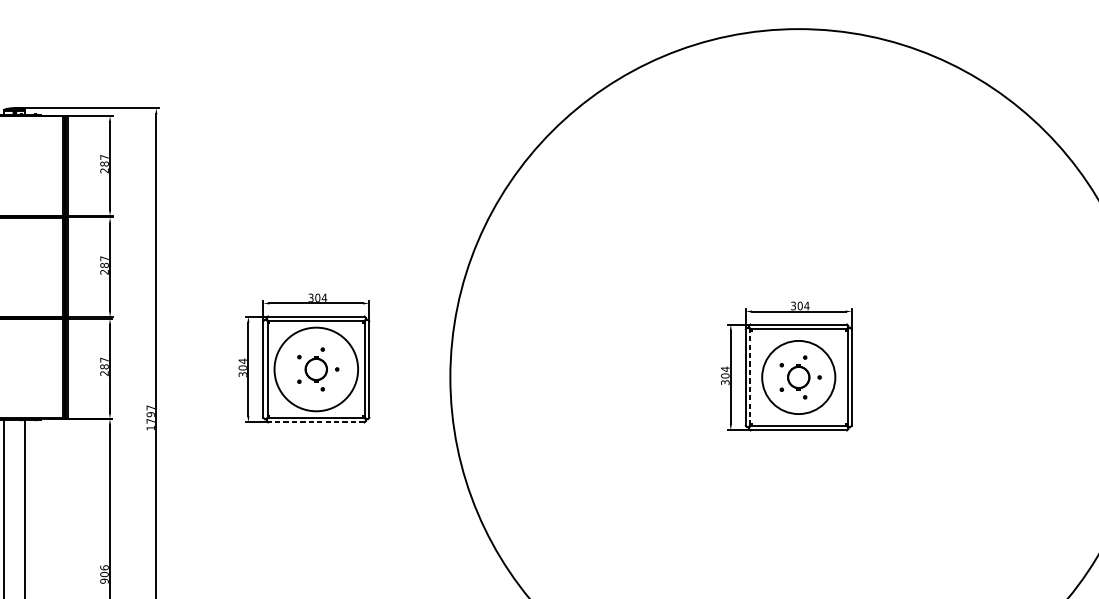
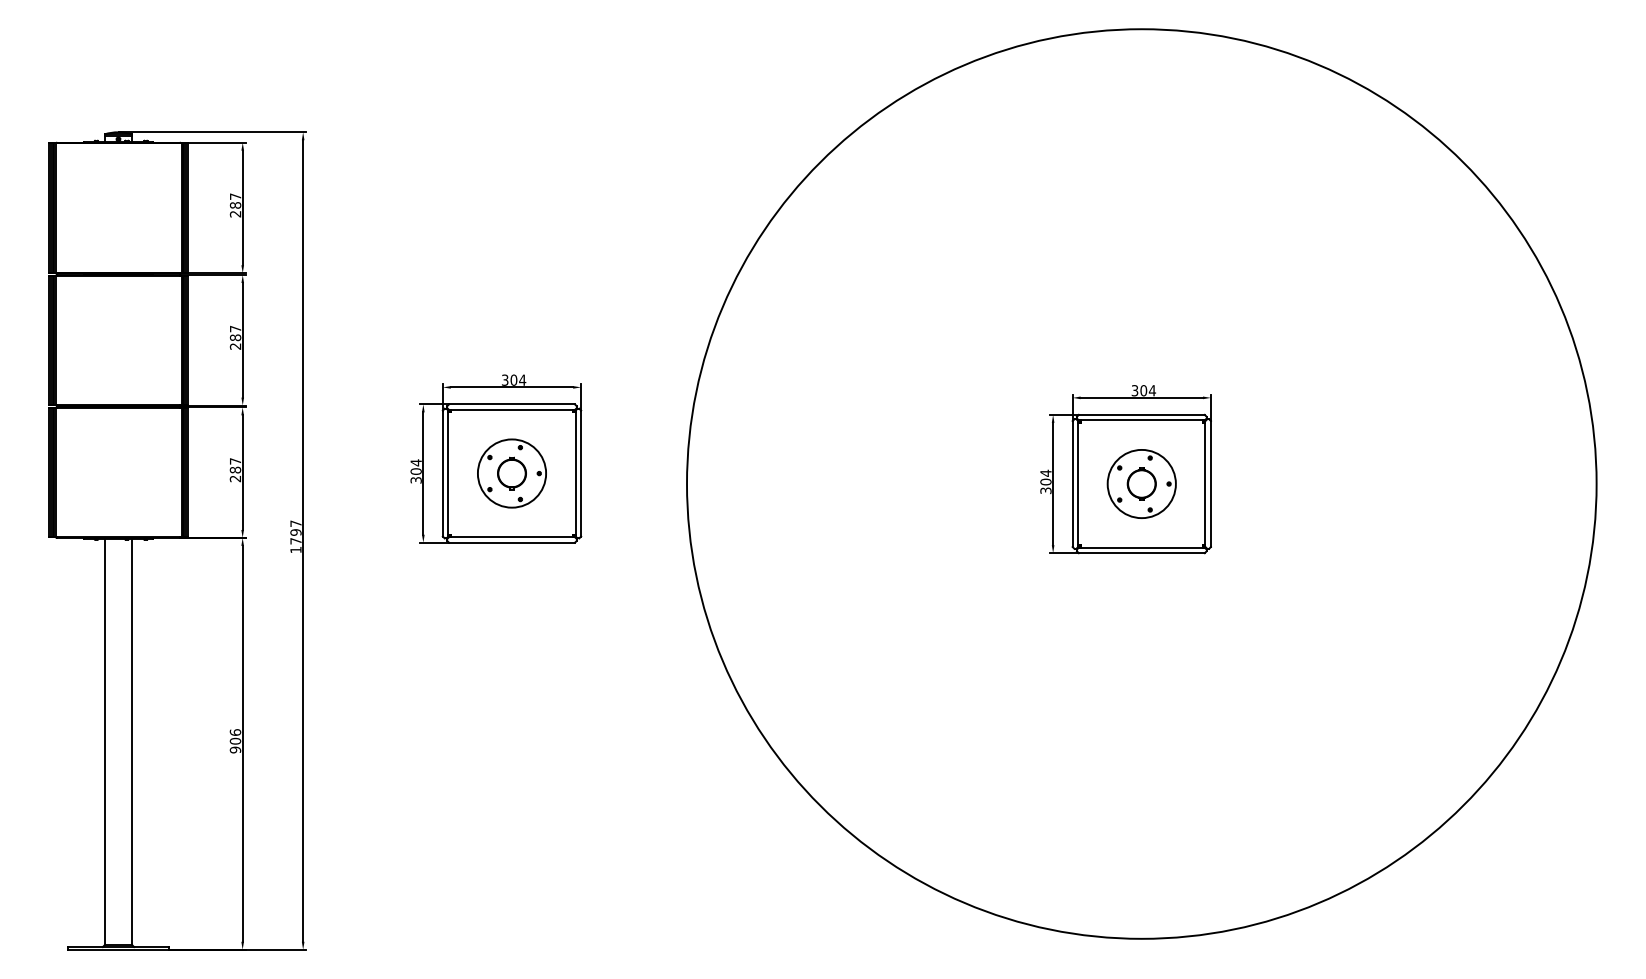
circle: (315, 369) -> (511, 473), size x0.62
line: (750, 377) -> (1078, 484), dashed -> solid
circle: (798, 377) -> (1141, 483), size x0.71
line: (316, 422) -> (512, 542), dashed -> solid

